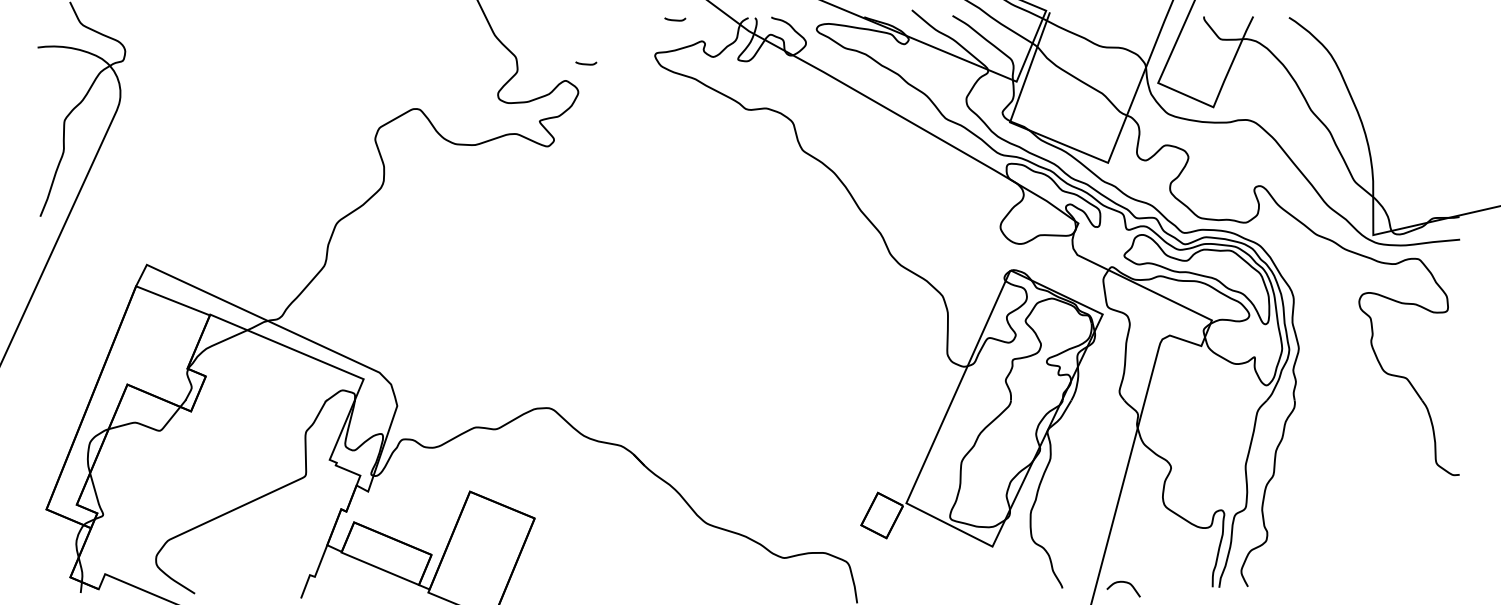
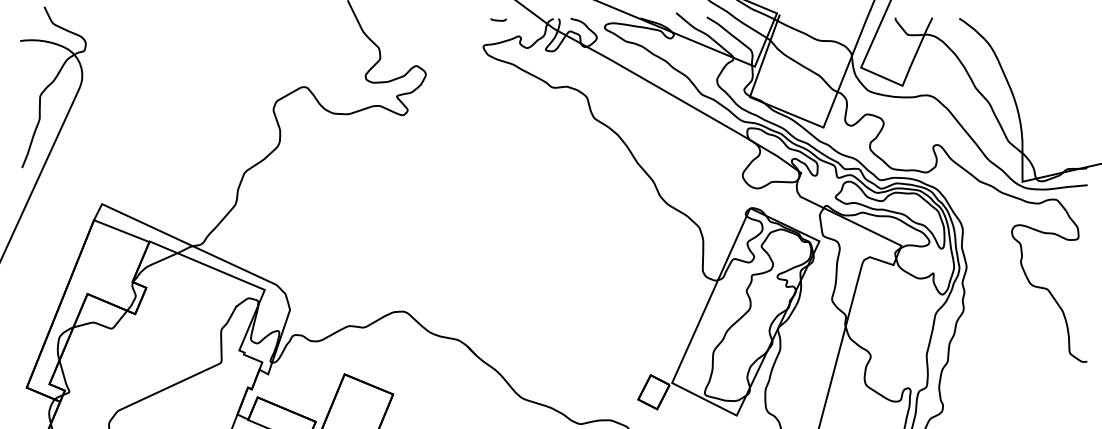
curve: (586, 63) -> (432, 53), removed

